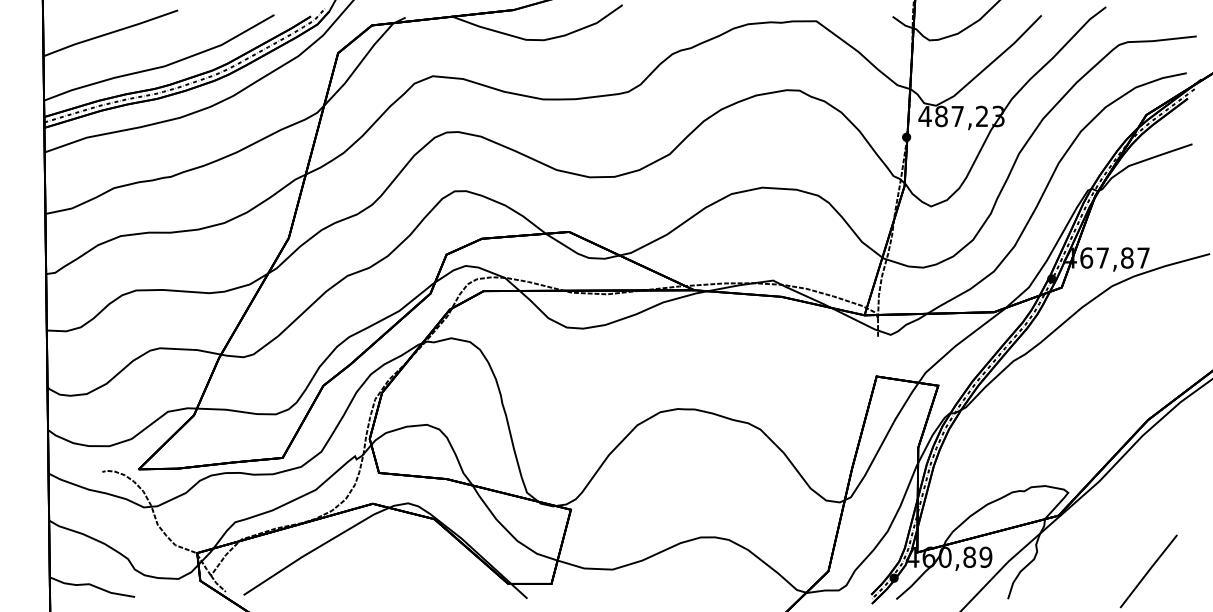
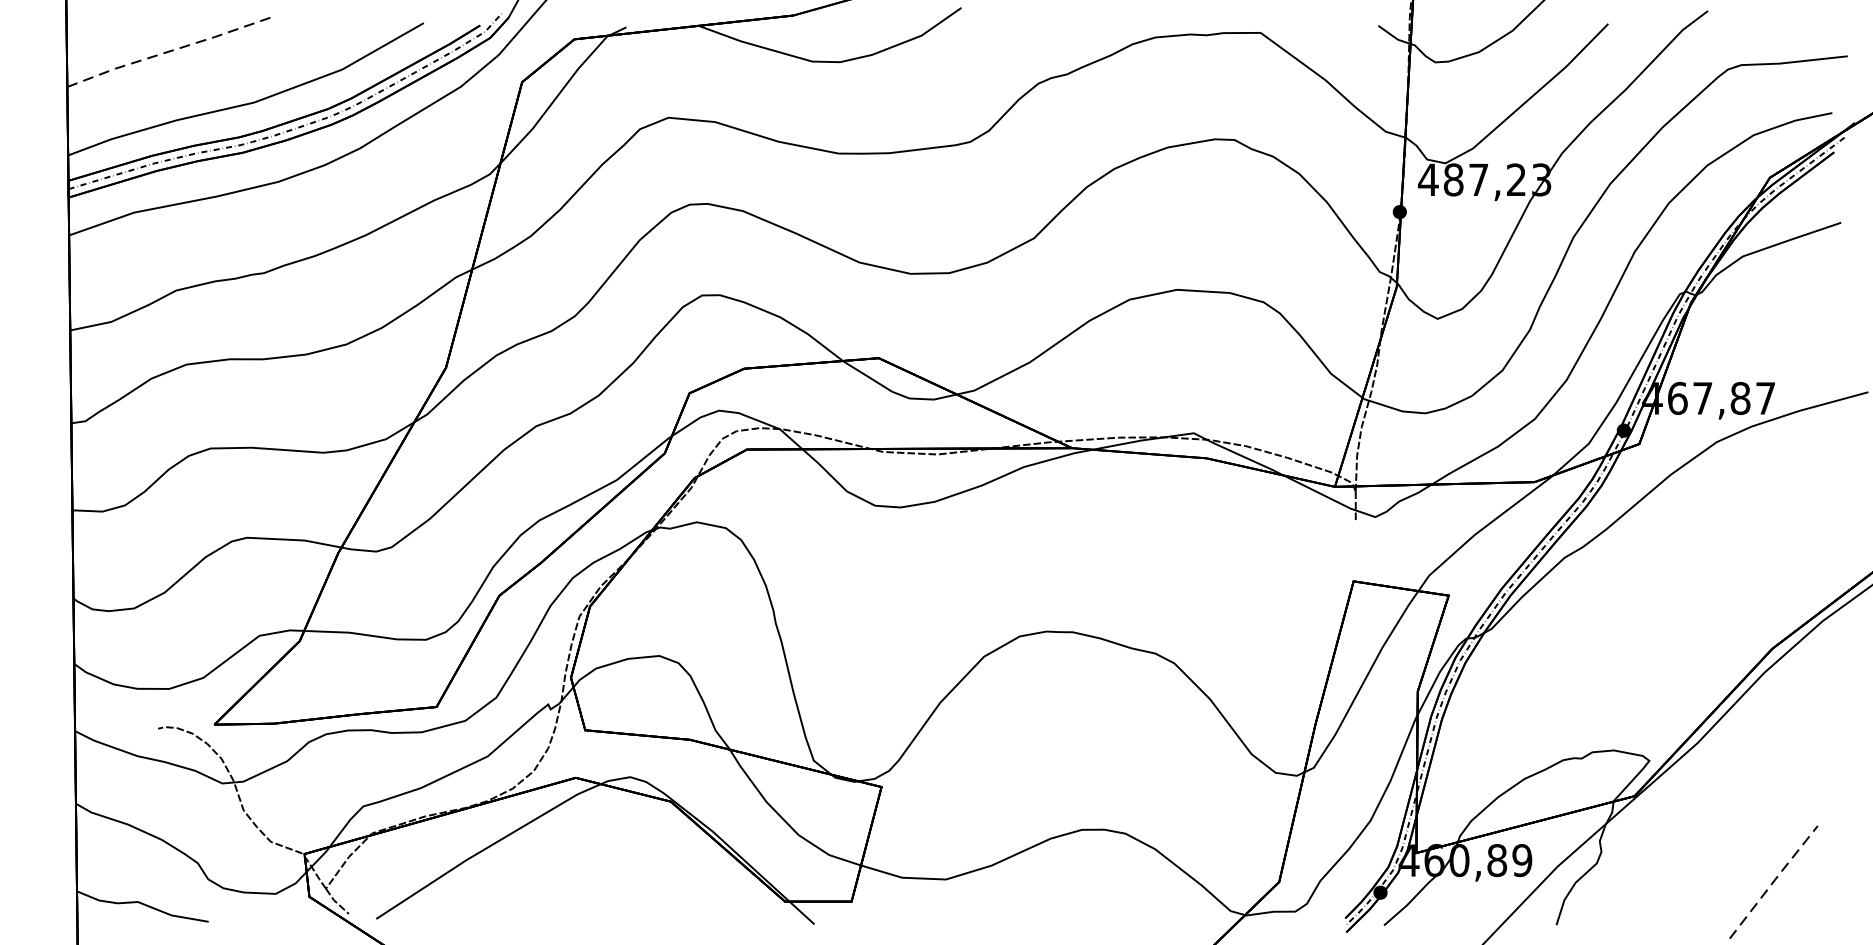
line: (110, 32) -> (170, 50), solid -> dashed
line: (1149, 570) -> (1774, 880), solid -> dashed

